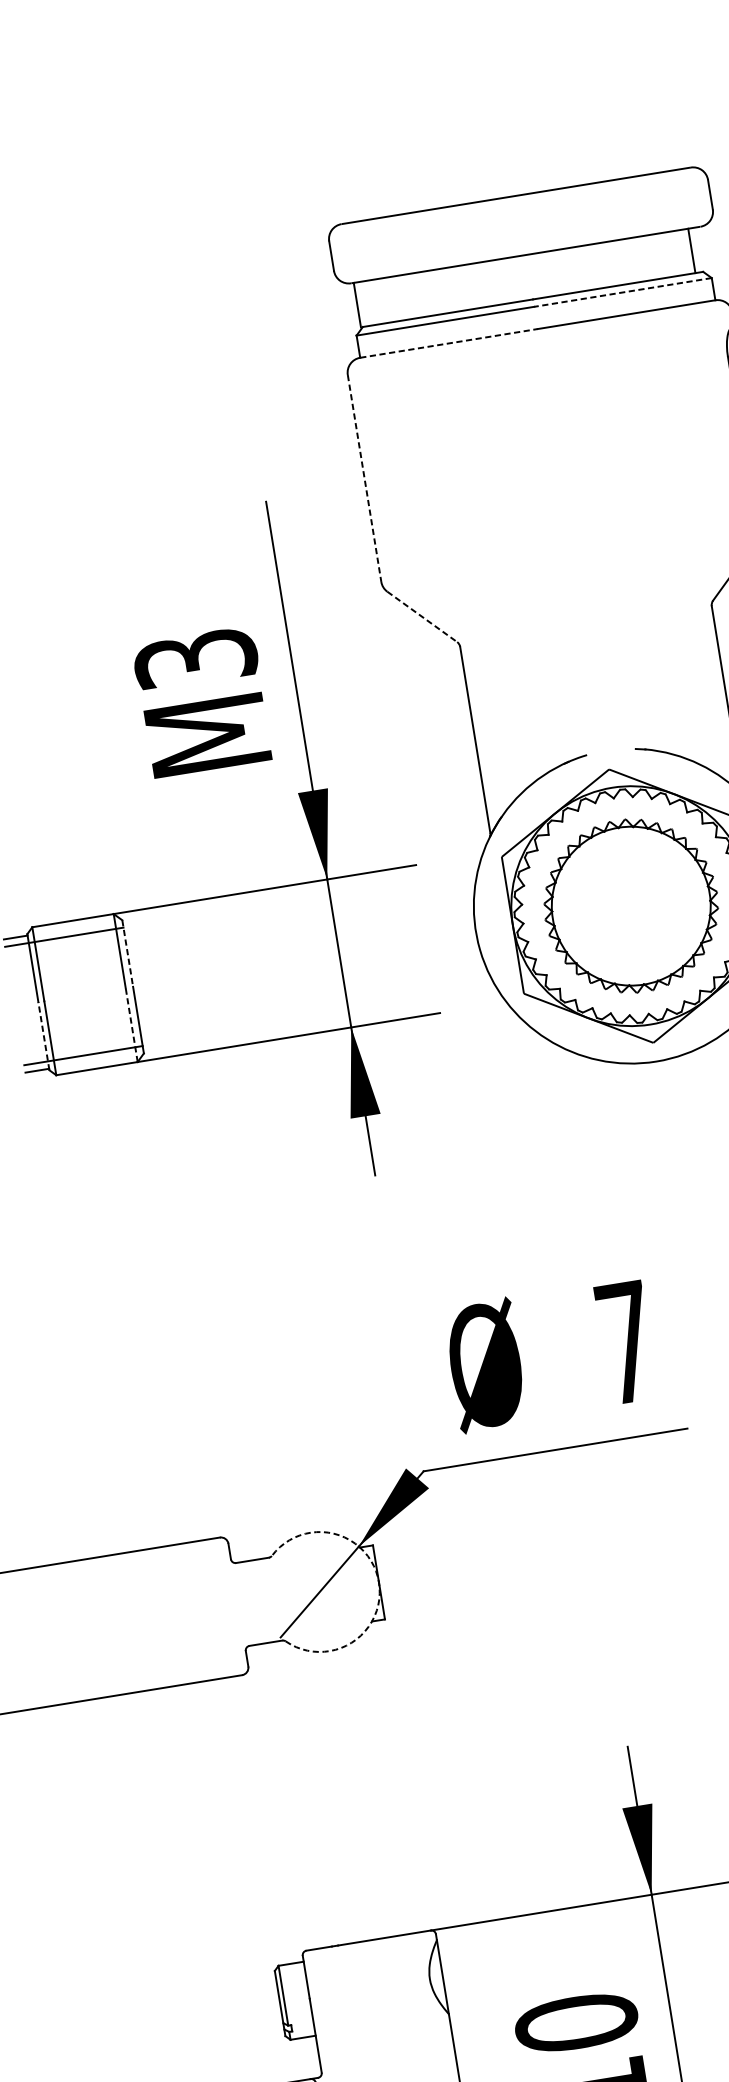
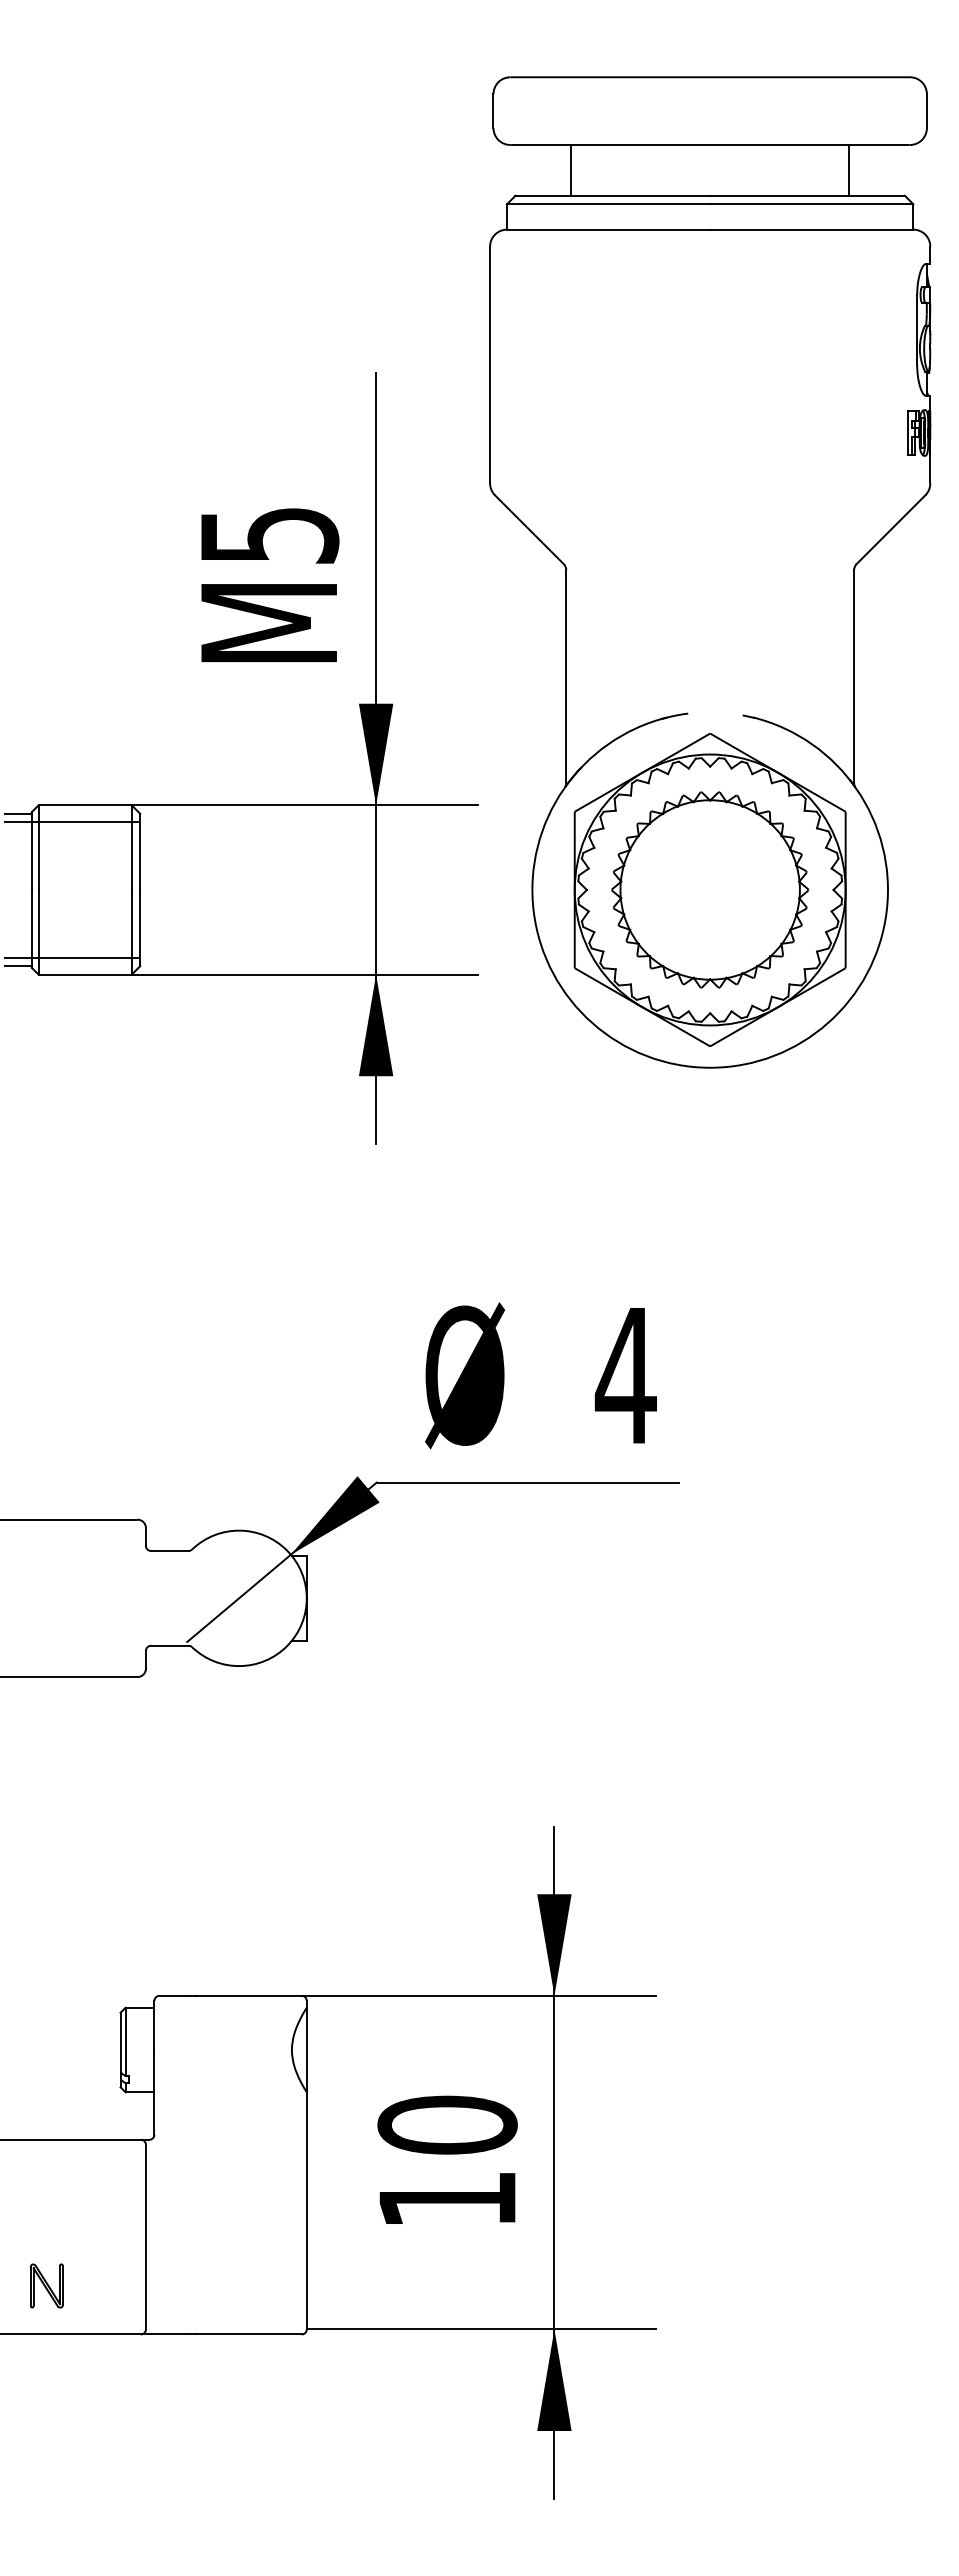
line: (692, 250) -> (849, 170), moved
line: (622, 292) -> (811, 204), dashed -> solid
line: (357, 305) -> (571, 170), moved
line: (448, 343) -> (608, 229), dashed -> solid
line: (365, 478) -> (490, 365), dashed -> solid
line: (422, 616) -> (529, 529), dashed -> solid
text: (195, 658) -> (269, 535), M3 -> M5
line: (128, 954) -> (140, 852), dashed -> solid
line: (131, 1024) -> (131, 931), dashed -> solid
line: (43, 1035) -> (31, 928), dashed -> solid
text: (625, 1342) -> (625, 1375), 7 -> 4
arc: (378, 1582) -> (306, 1598), dashed -> solid

